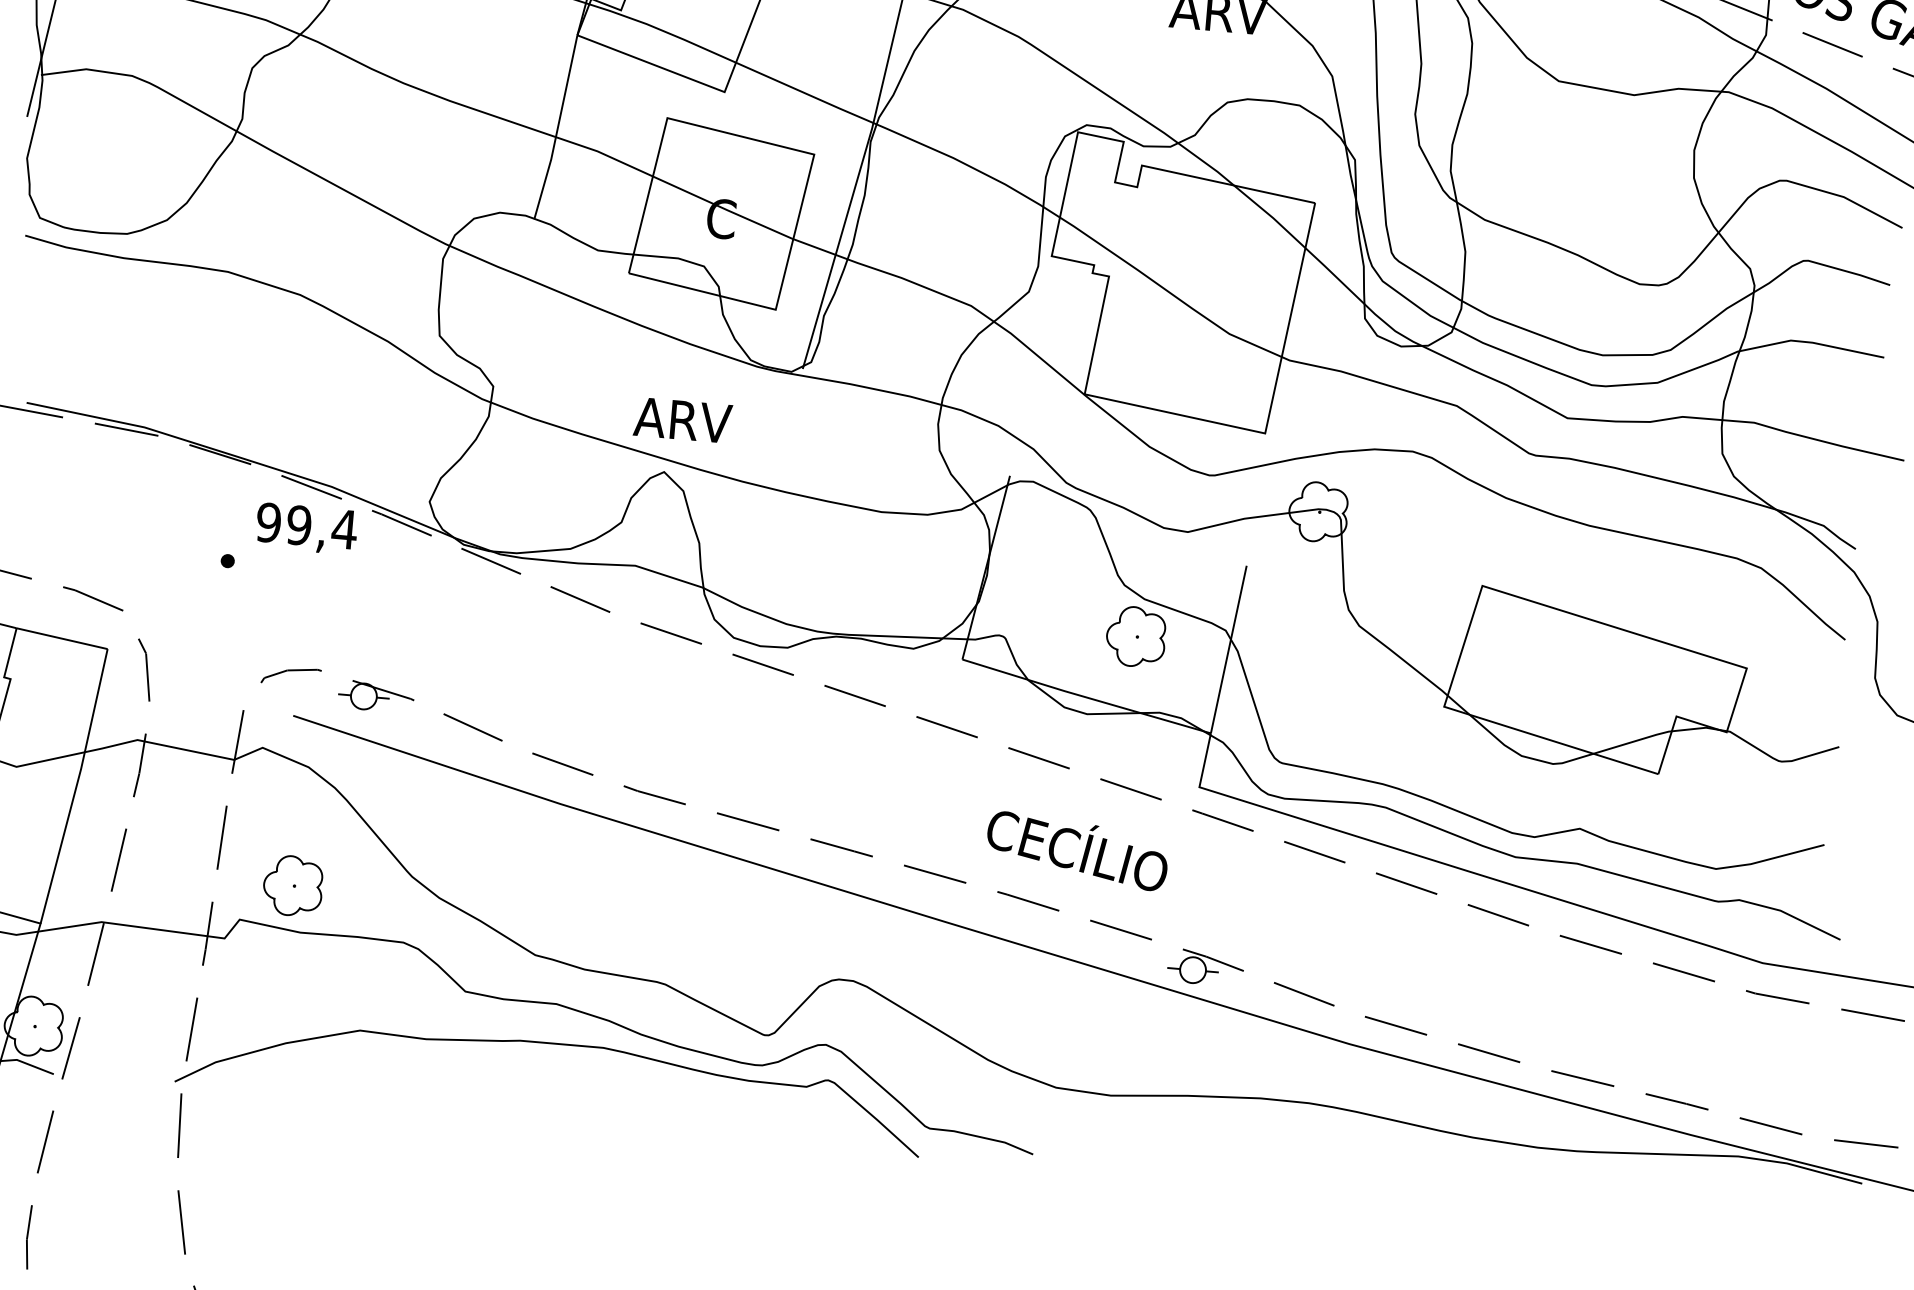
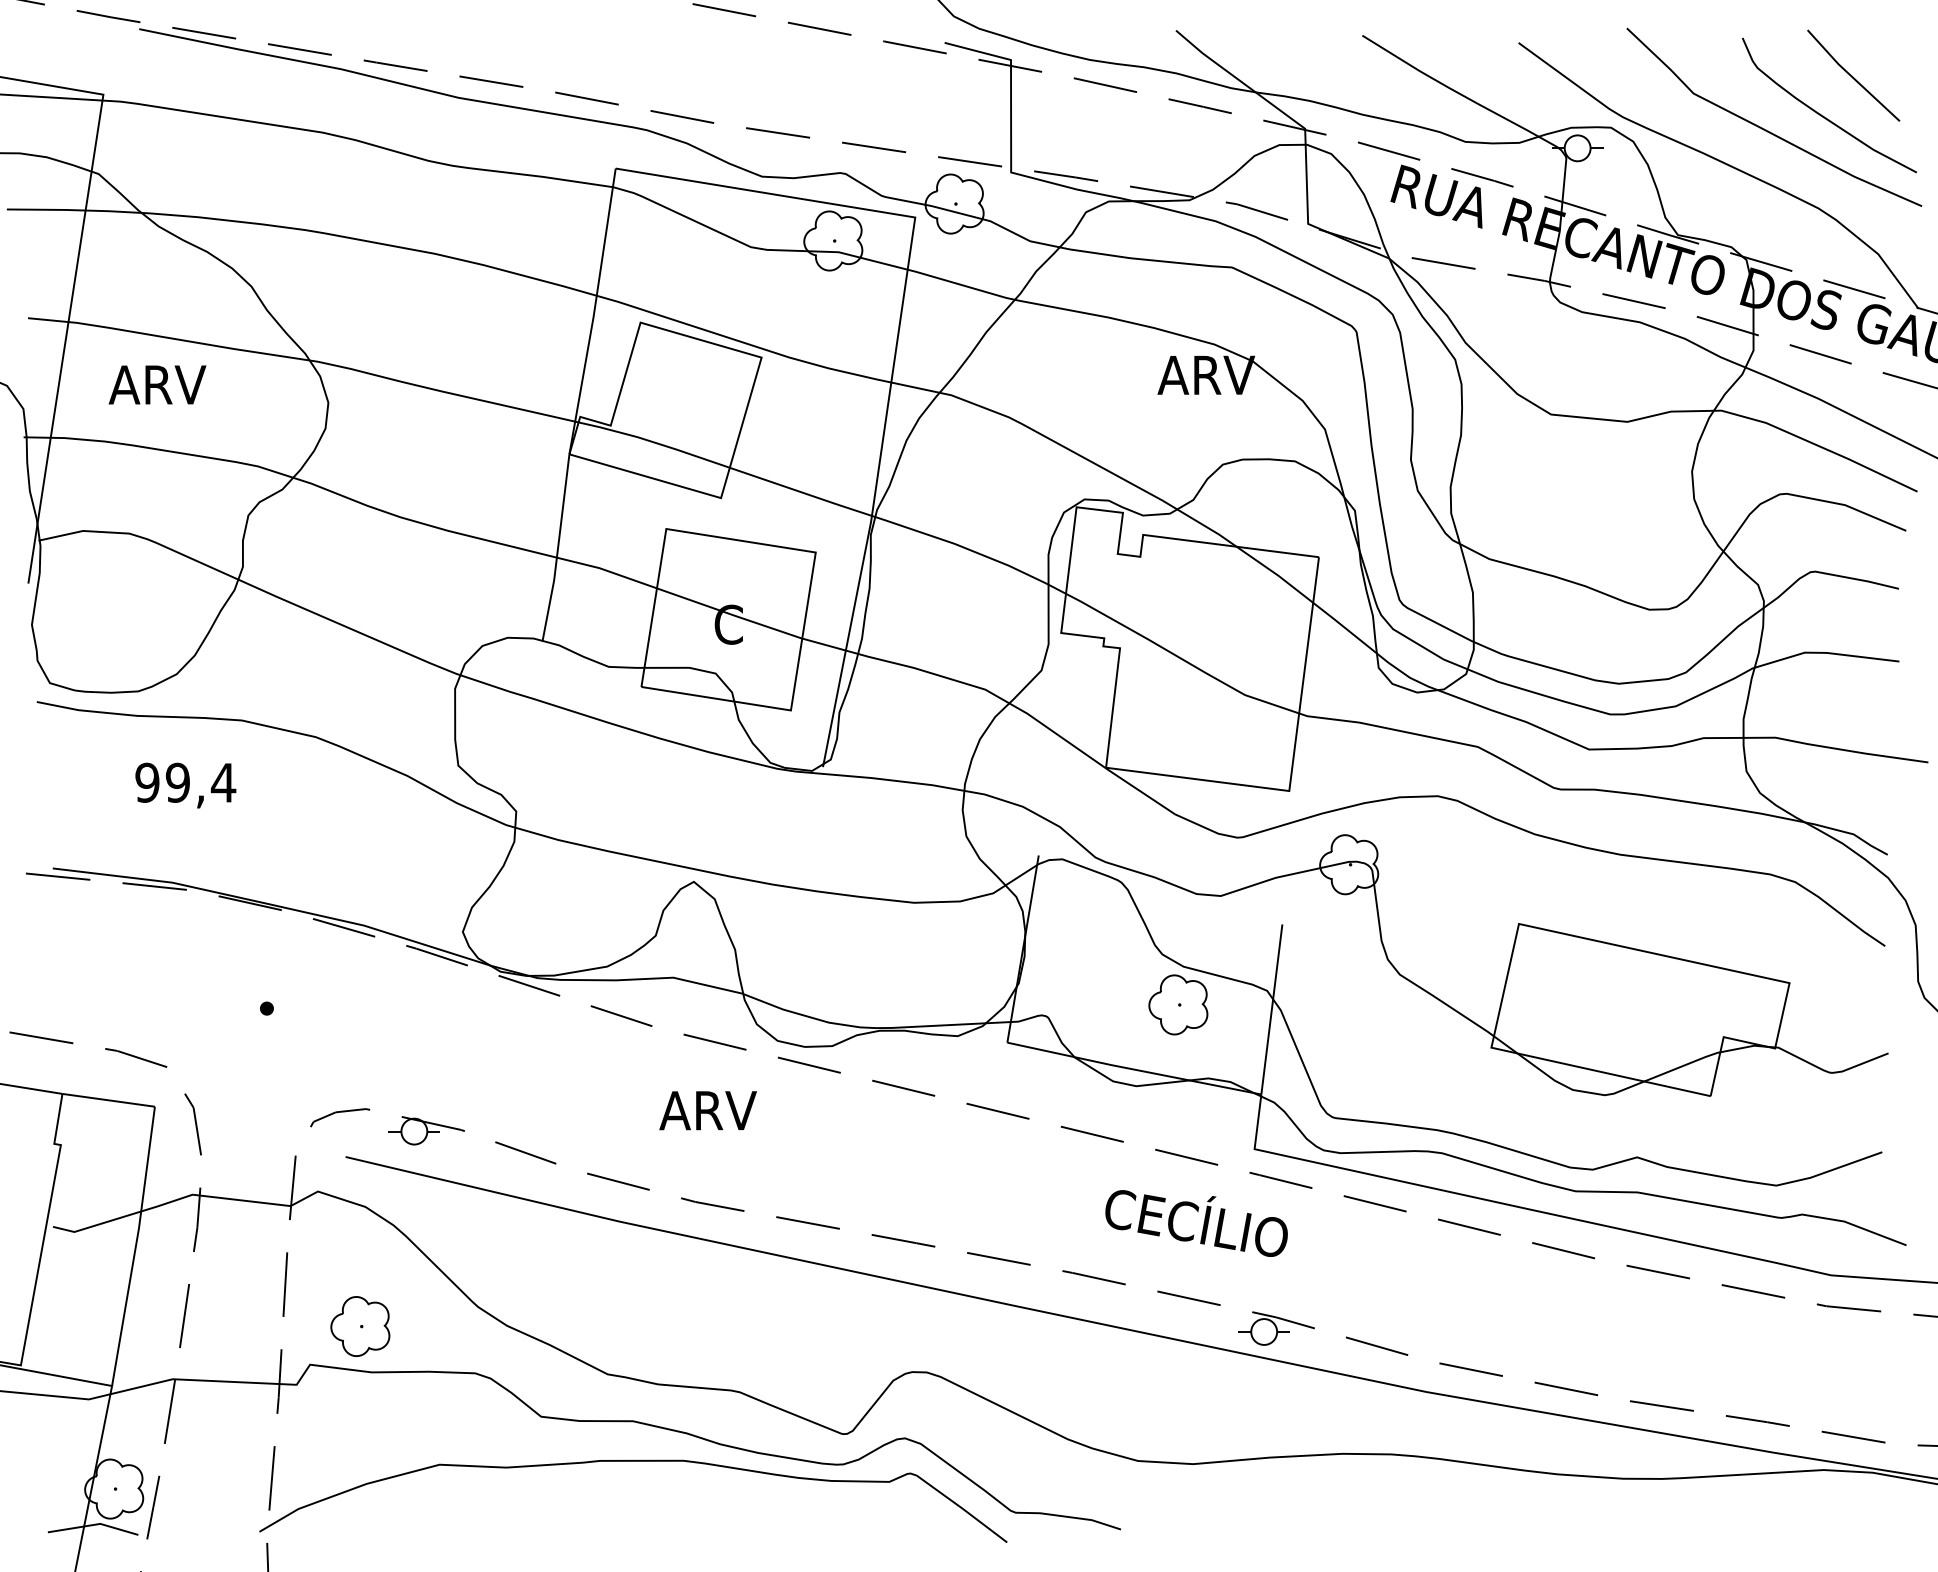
text: (682, 420) -> (707, 1110), moved
text: (306, 528) -> (185, 785), moved
text: (1077, 851) -> (1196, 1223), moved

